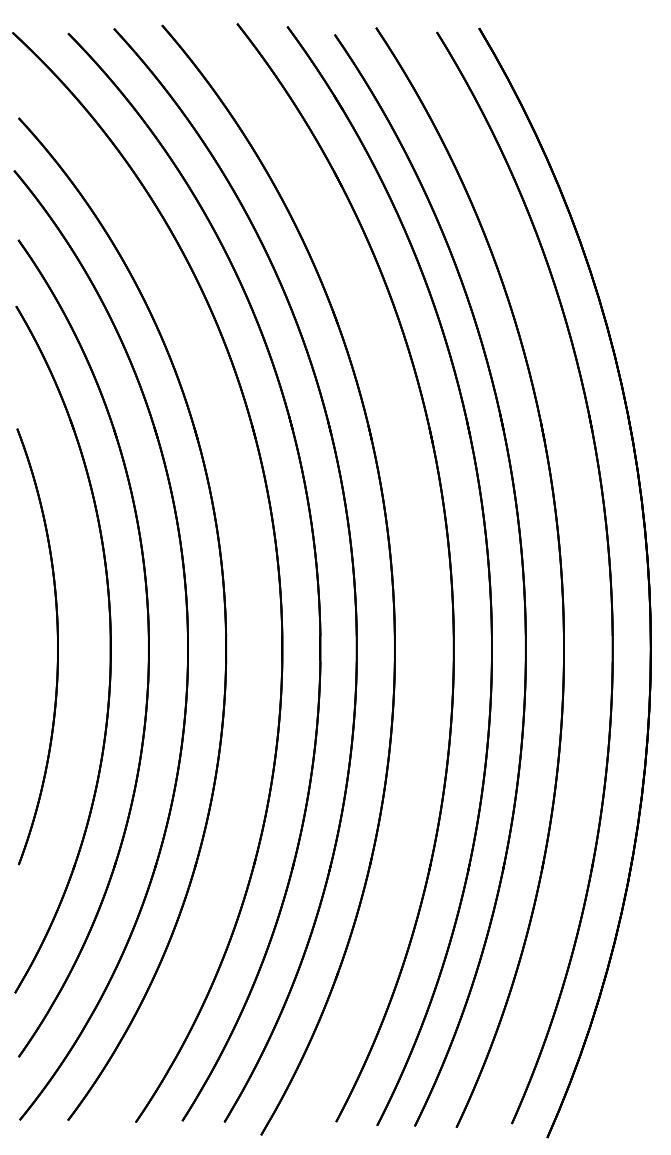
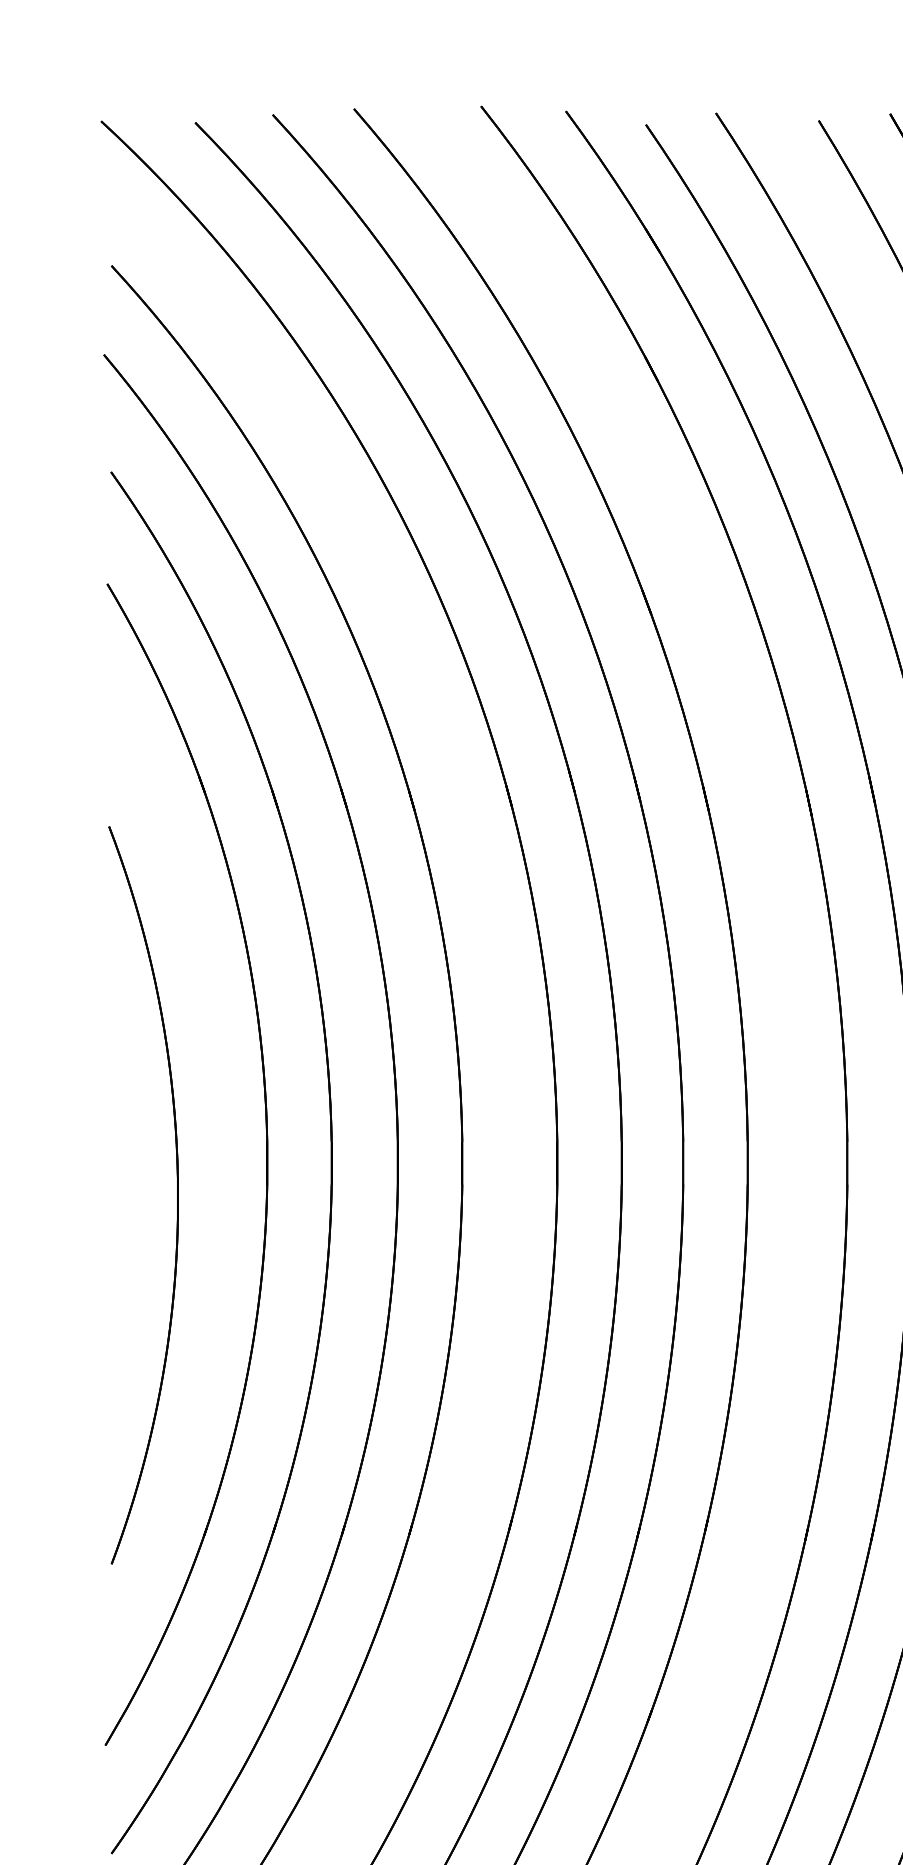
part: (57, 646) -> (177, 1194), moved

